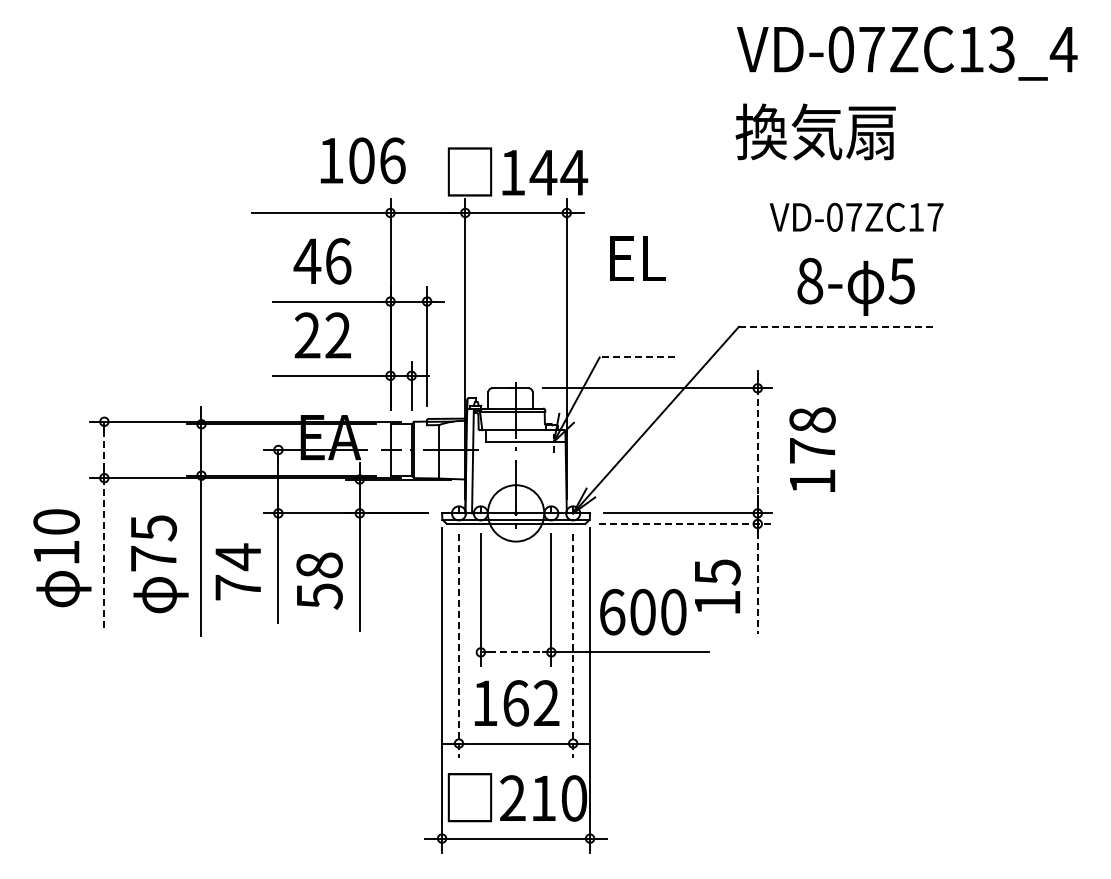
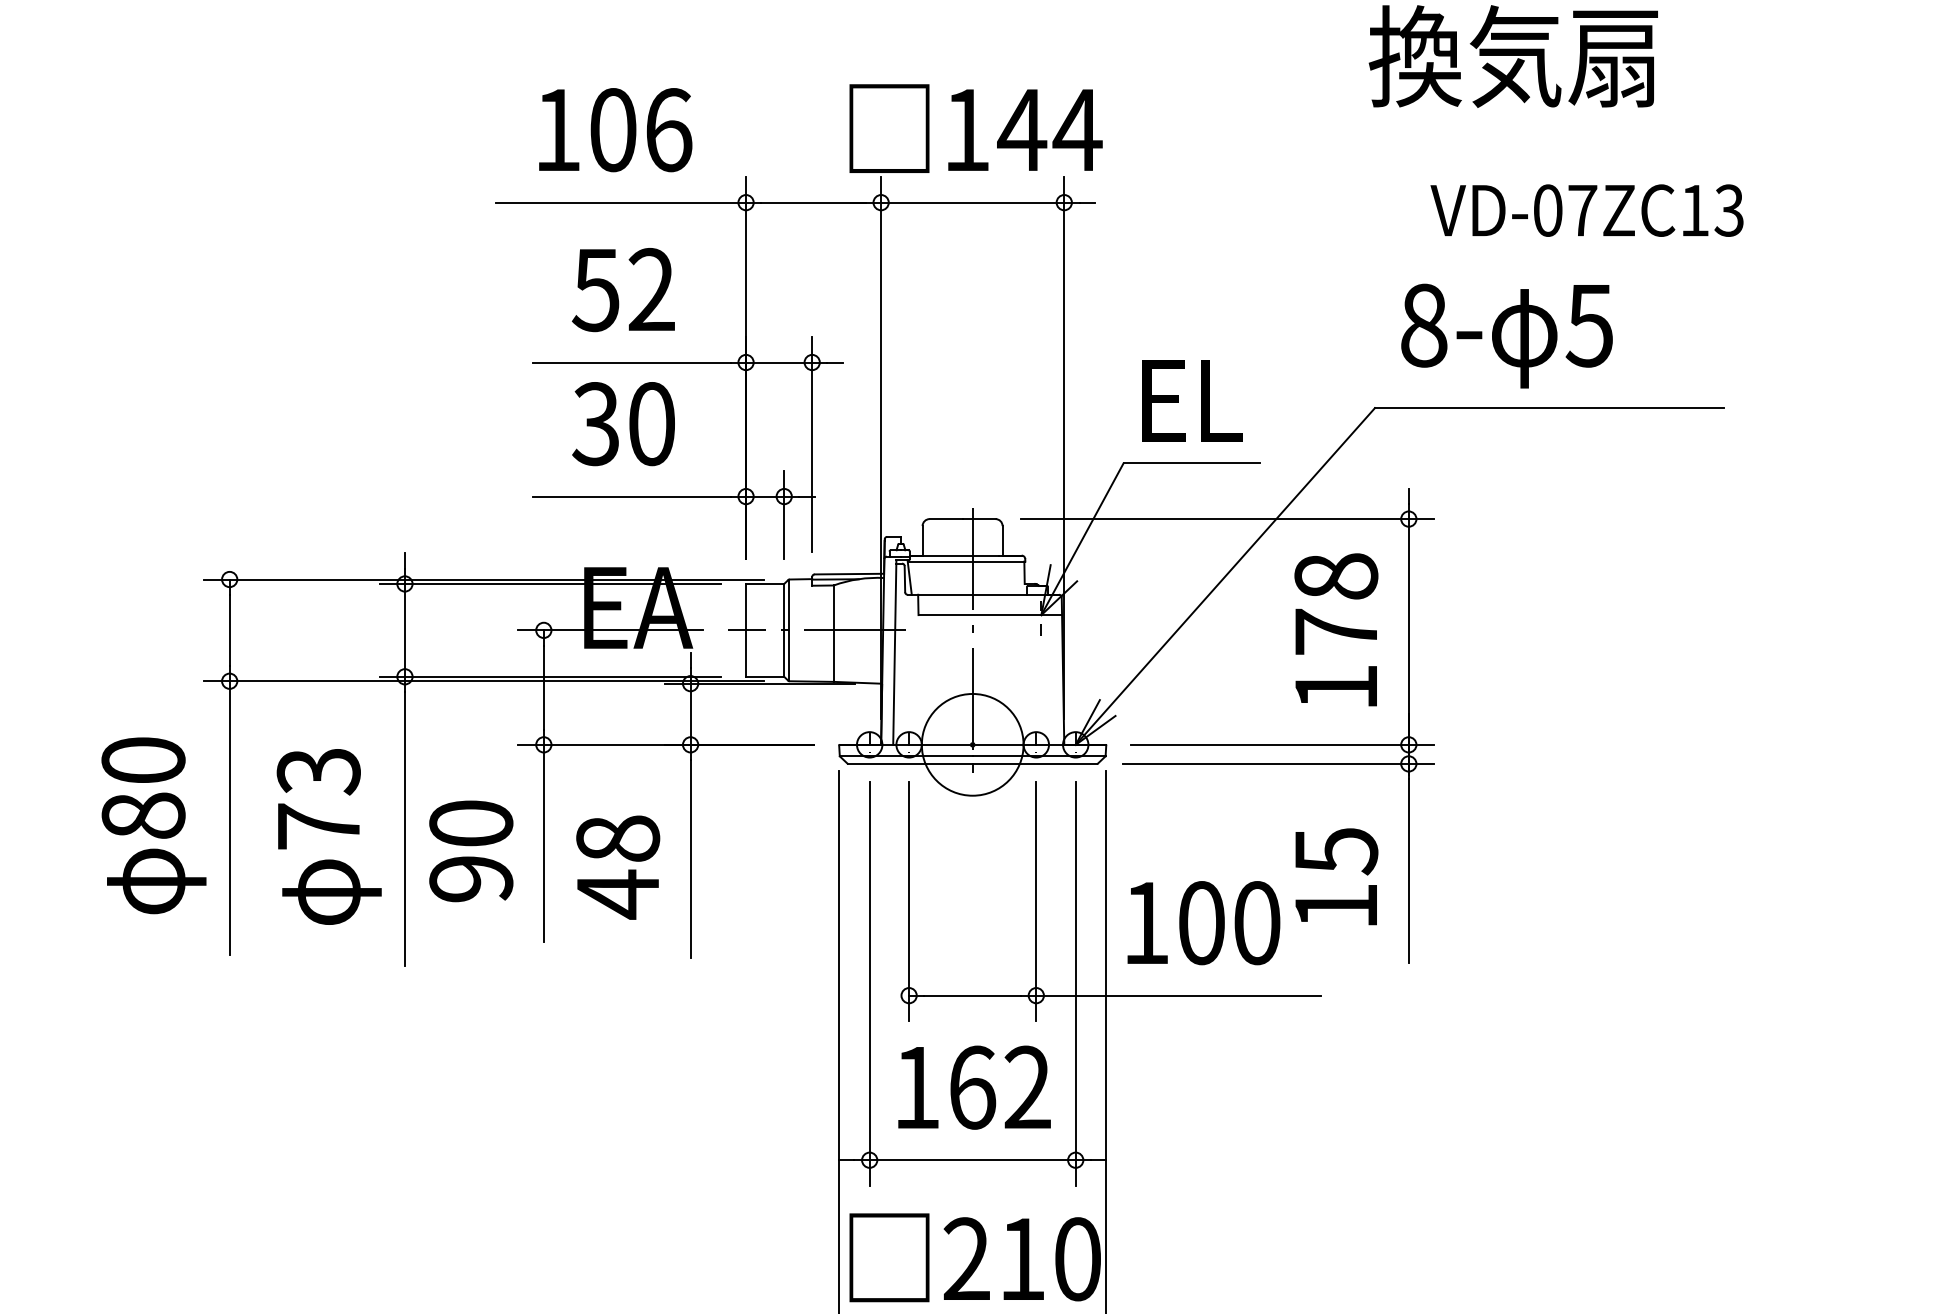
text: (362, 160) -> (614, 129), moved
text: (935, 216) -> (1729, 209), VD-07ZC17 -> VD-07ZC13
text: (637, 258) -> (1191, 400), moved
text: (322, 261) -> (623, 290), 46 -> 52
text: (855, 286) -> (1505, 335), moved
line: (835, 326) -> (1549, 407), dashed -> solid
text: (322, 335) -> (623, 423), 22 -> 30
line: (637, 357) -> (1191, 463), dashed -> solid
line: (104, 449) -> (229, 629), dashed -> solid
text: (812, 449) -> (1336, 629), moved
line: (757, 450) -> (1408, 631), dashed -> solid
line: (686, 523) -> (1280, 763), dashed -> solid
text: (153, 528) -> (318, 772), 75 -> 73
text: (56, 552) -> (143, 815), 10 -> 80
line: (104, 554) -> (229, 819), dashed -> solid
text: (238, 571) -> (471, 849), 74 -> 90
line: (757, 583) -> (1408, 871), dashed -> solid
text: (319, 596) -> (617, 894), 58 -> 48
text: (612, 611) -> (1146, 921), 600 -> 100
line: (459, 645) -> (870, 983), dashed -> solid
line: (573, 645) -> (1076, 983), dashed -> solid
line: (516, 652) -> (973, 995), dashed -> solid

